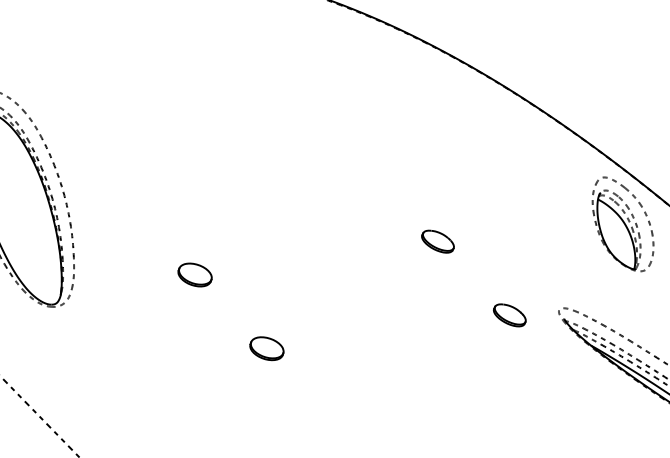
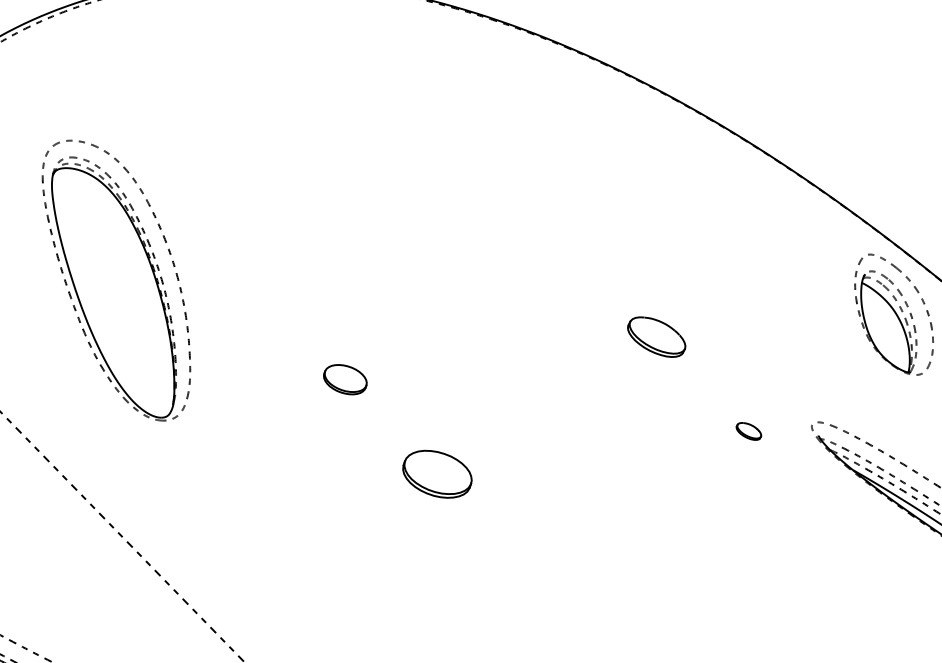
part: (437, 241) -> (656, 336), size x1.4
part: (509, 315) -> (748, 431), size x0.6
part: (266, 348) -> (437, 473), size x1.6

